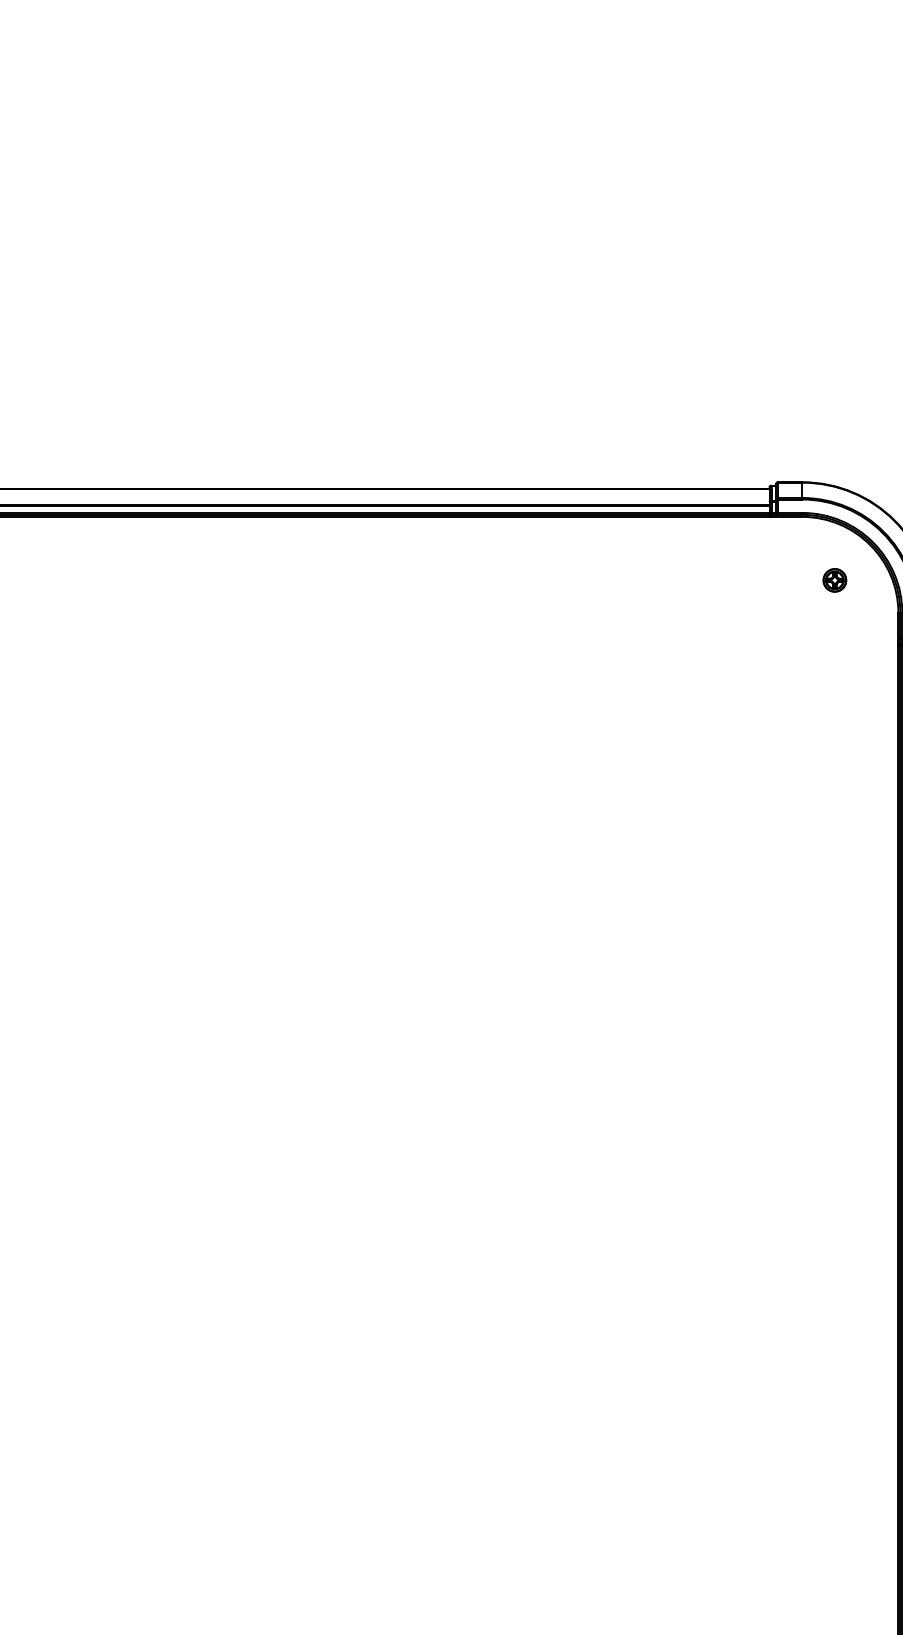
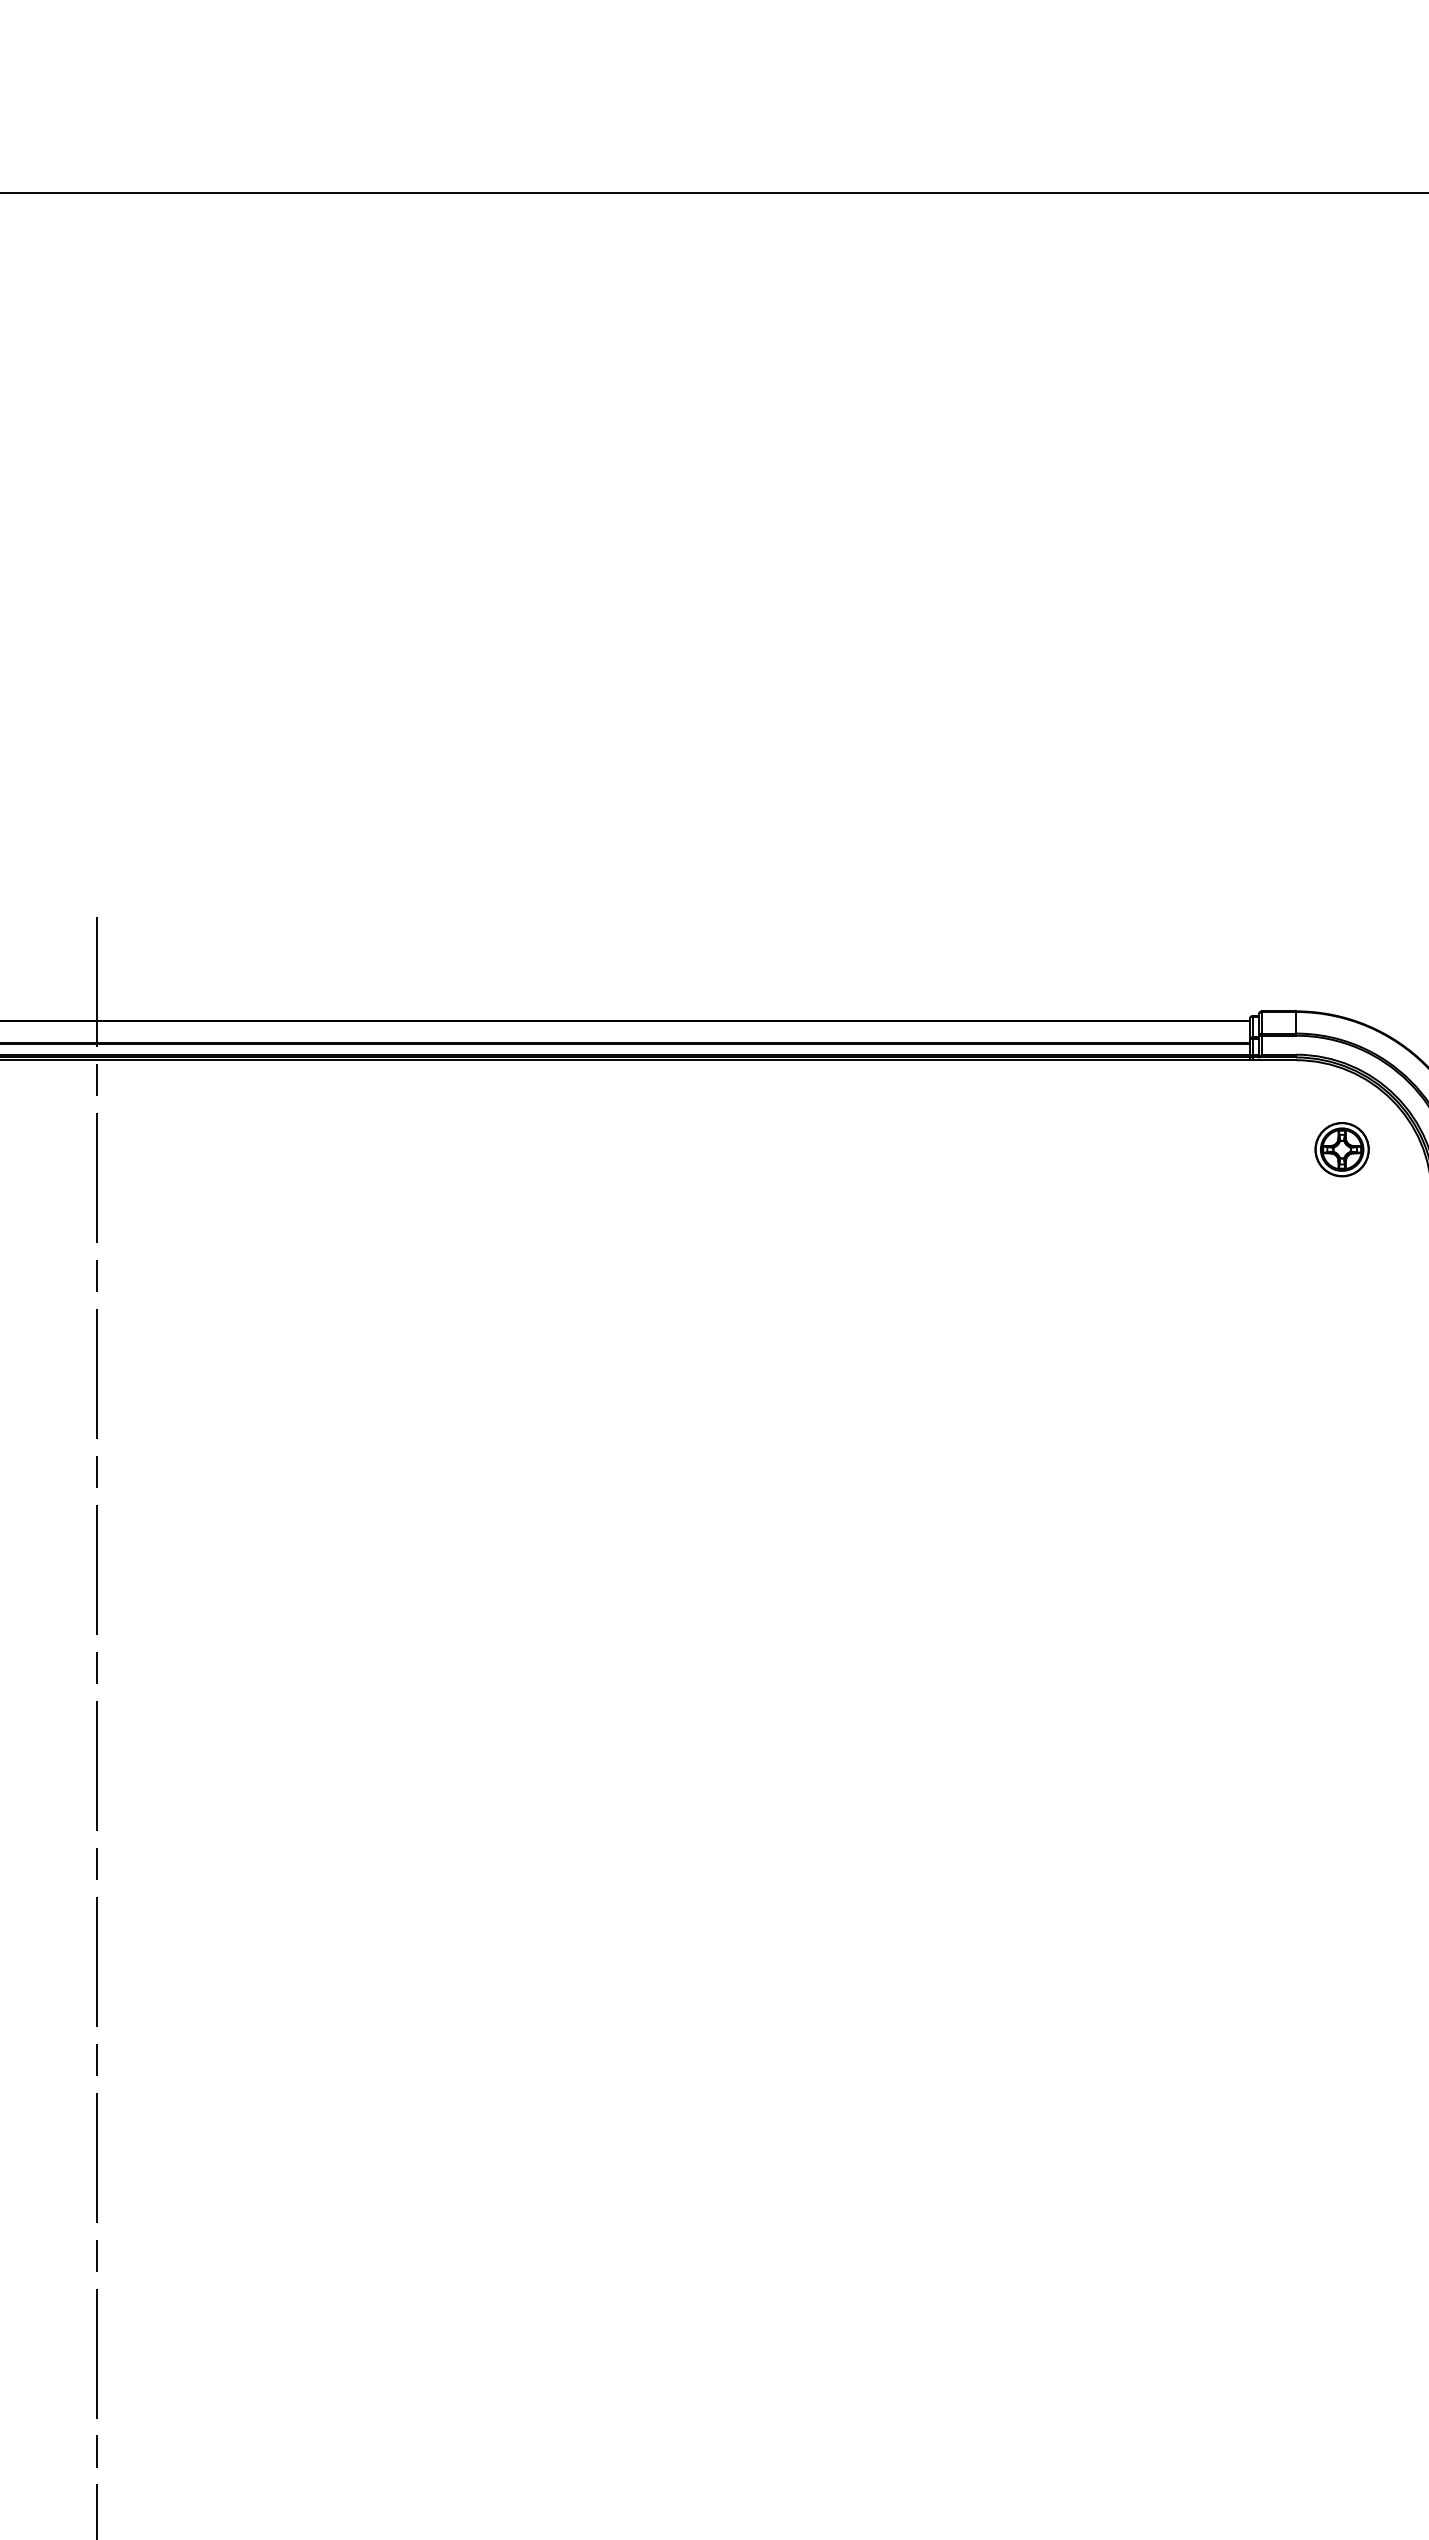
part: (834, 580) -> (1341, 1149), size x1.67

